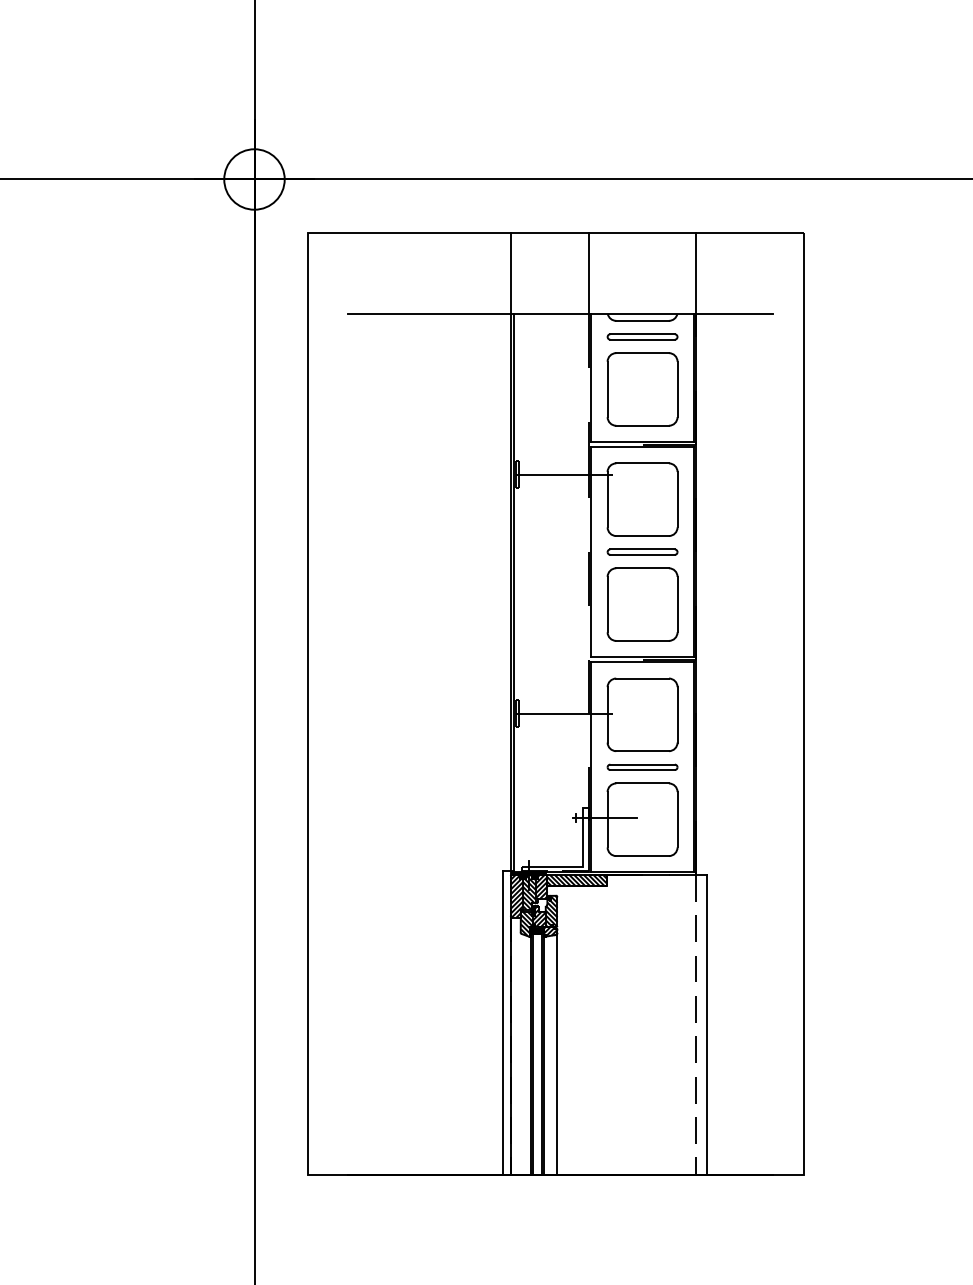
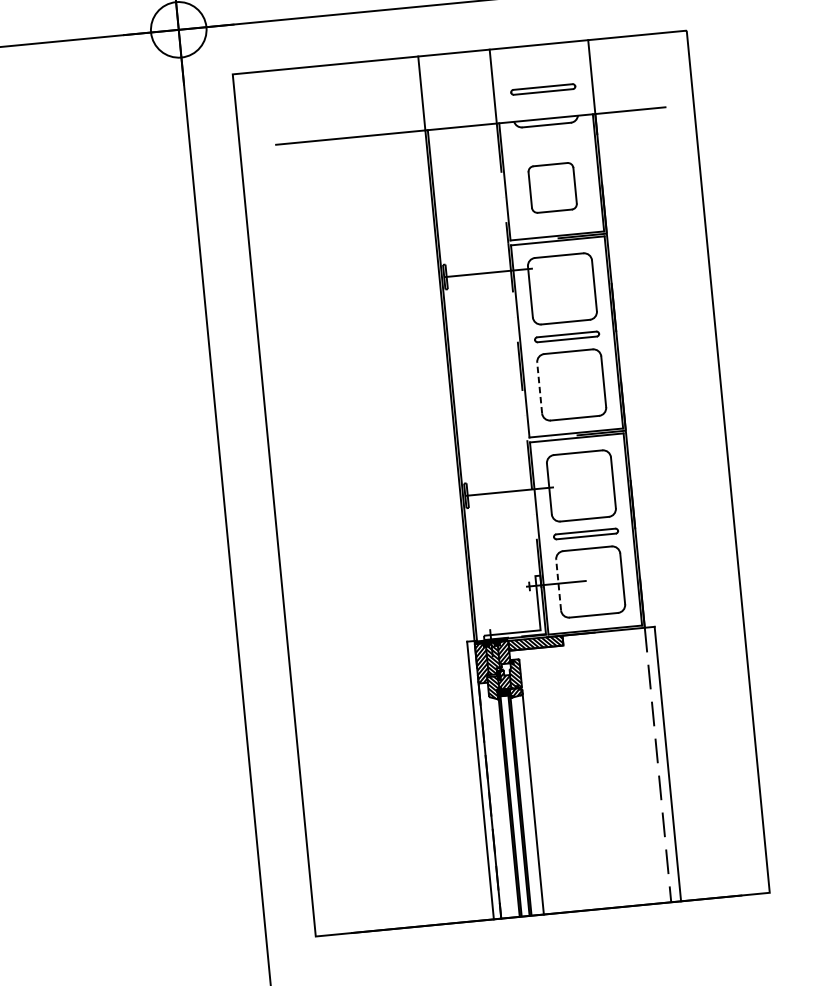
part: (642, 336) -> (543, 89), moved
part: (642, 389) -> (552, 187), size x0.7
line: (607, 604) -> (539, 387), solid -> dashed
line: (607, 819) -> (558, 584), solid -> dashed

